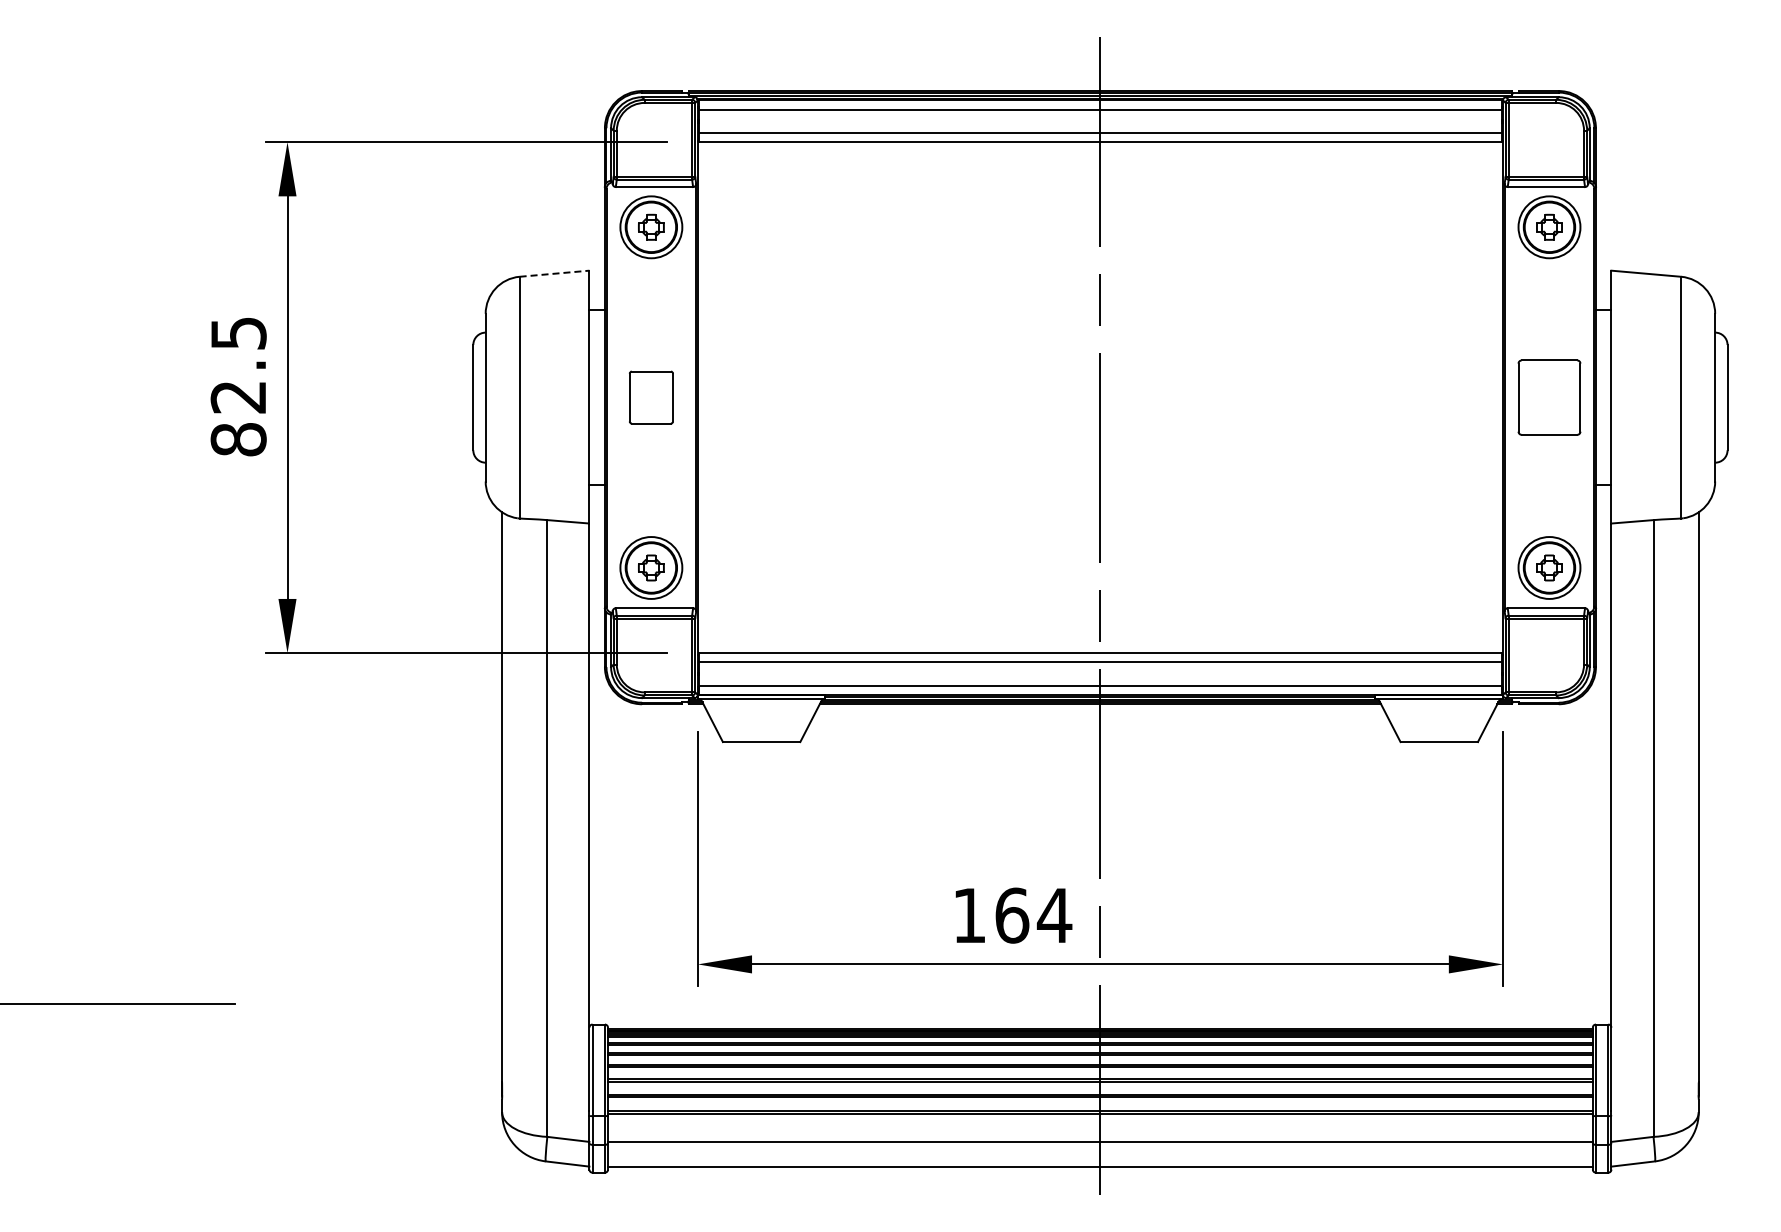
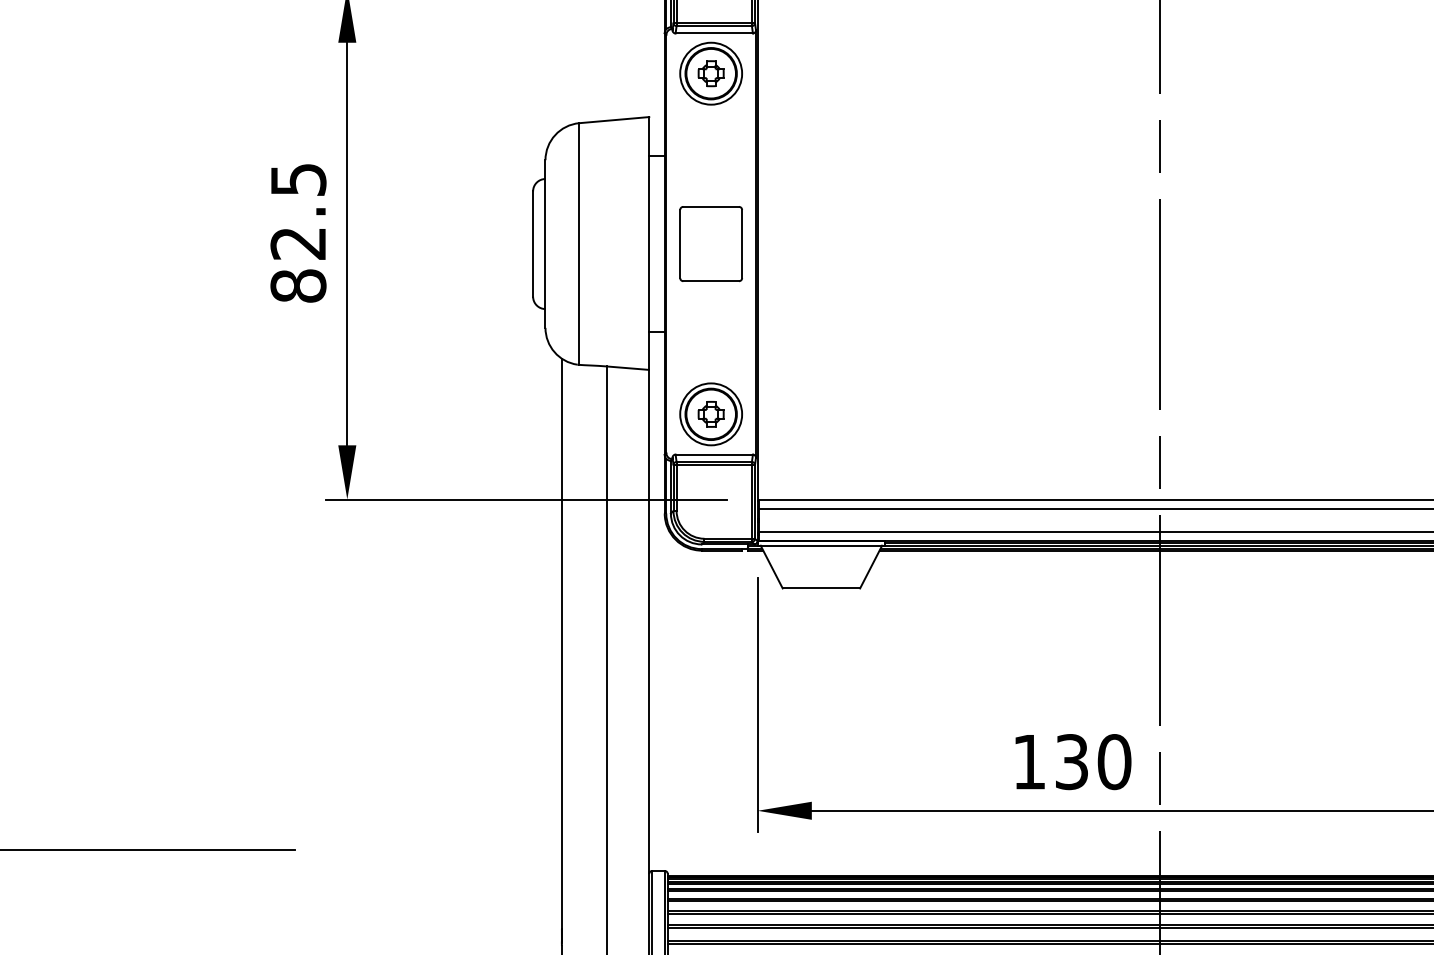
line: (555, 273) -> (615, 119), dashed -> solid
part: (651, 397) -> (711, 243), size x1.43
text: (1033, 915) -> (1093, 761), 164 -> 130

